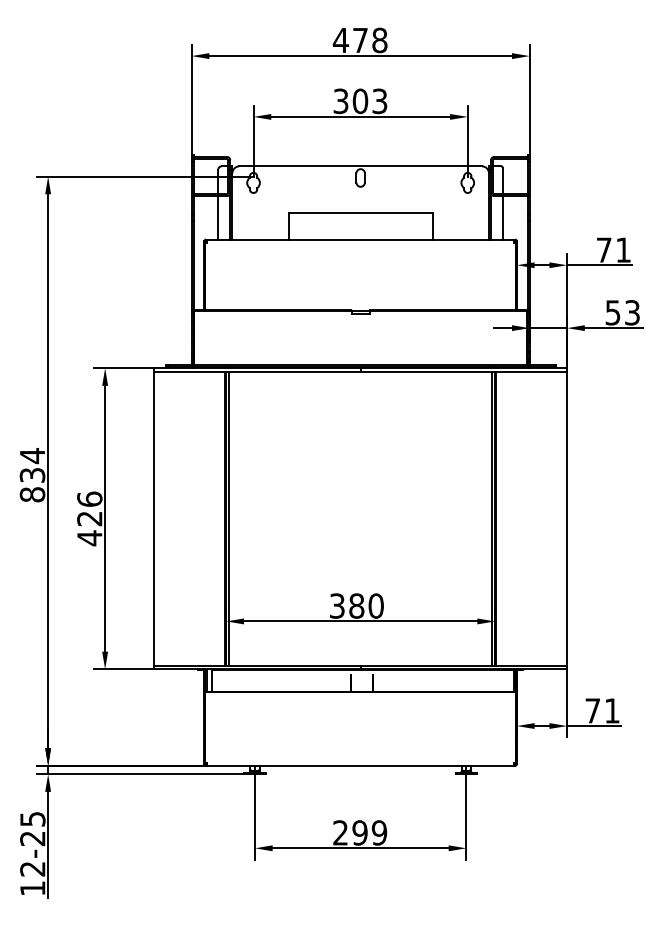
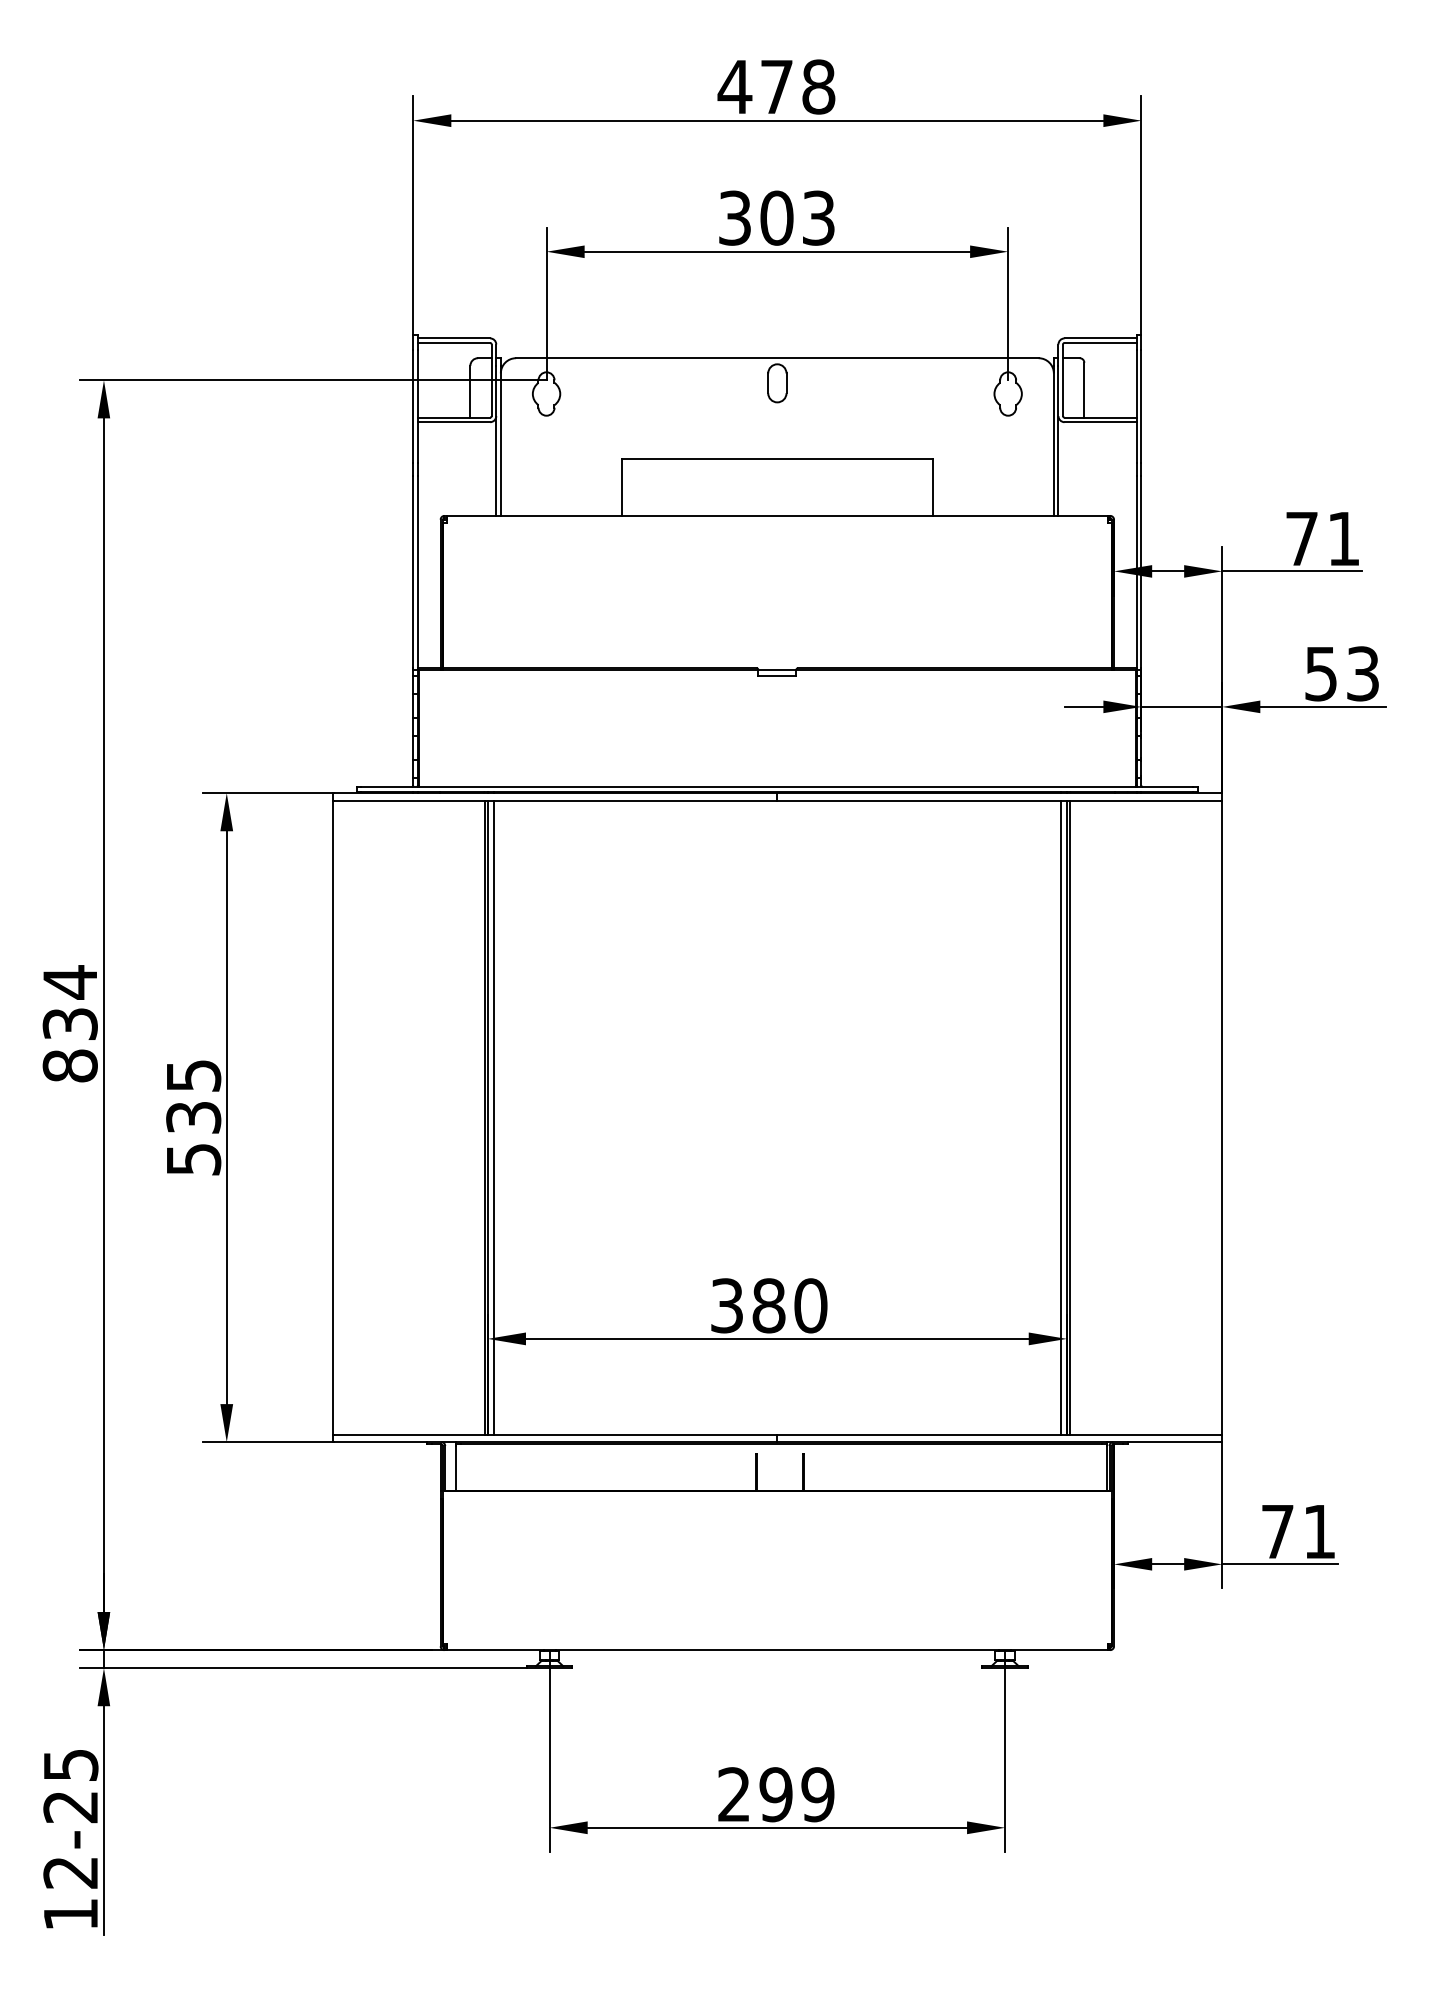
line: (218, 217) -> (470, 468), removed
line: (503, 217) -> (1085, 468), removed
text: (89, 518) -> (193, 1117), 426 -> 535

